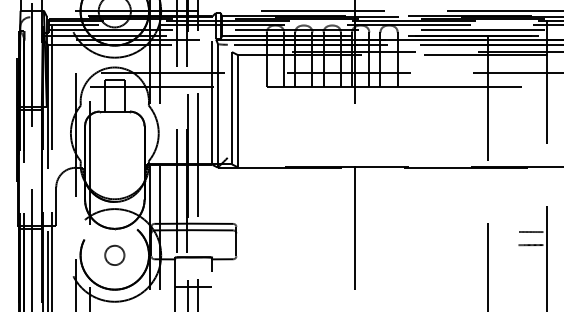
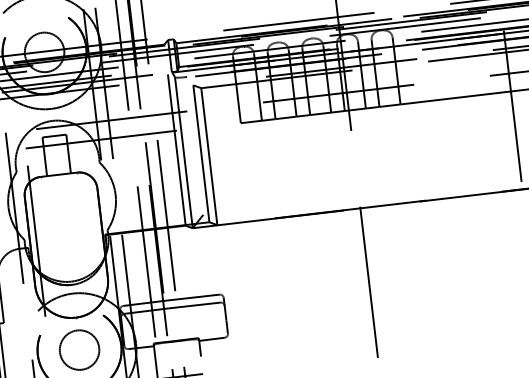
circle: (114, 255) -> (79, 350), size x1.67

